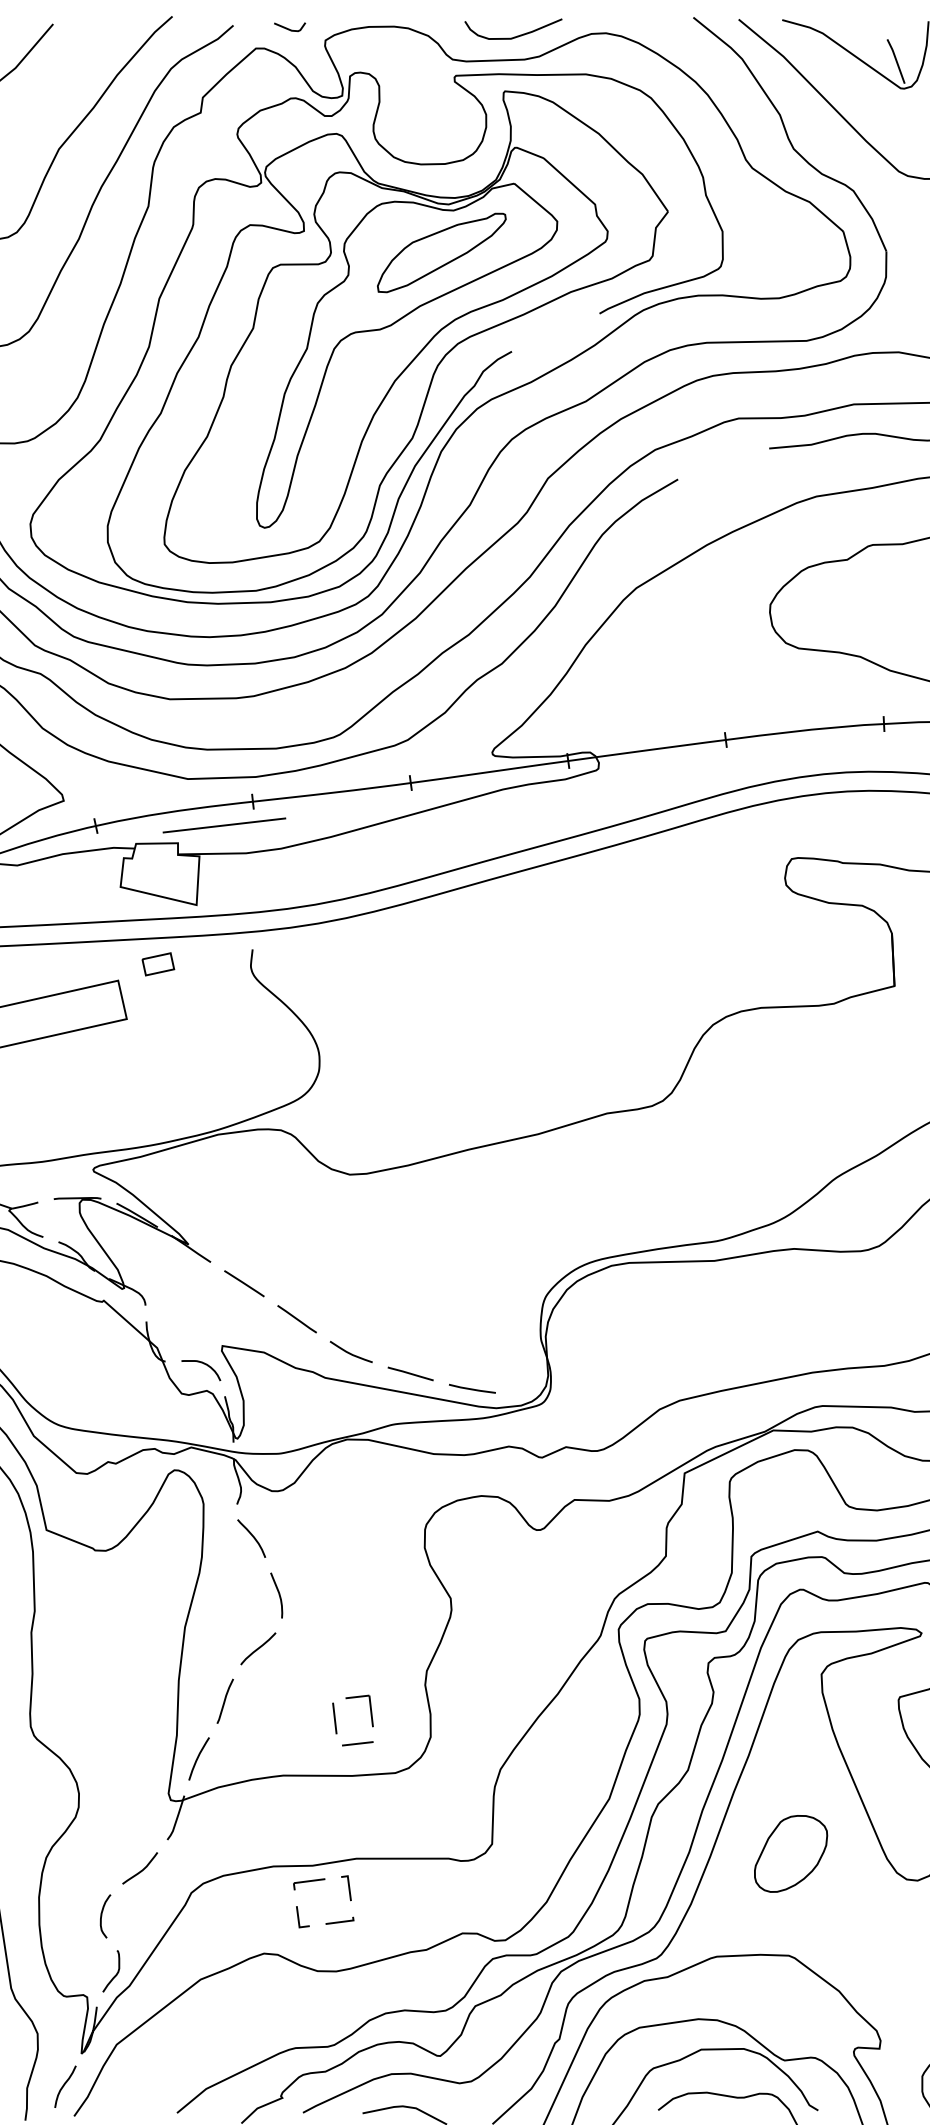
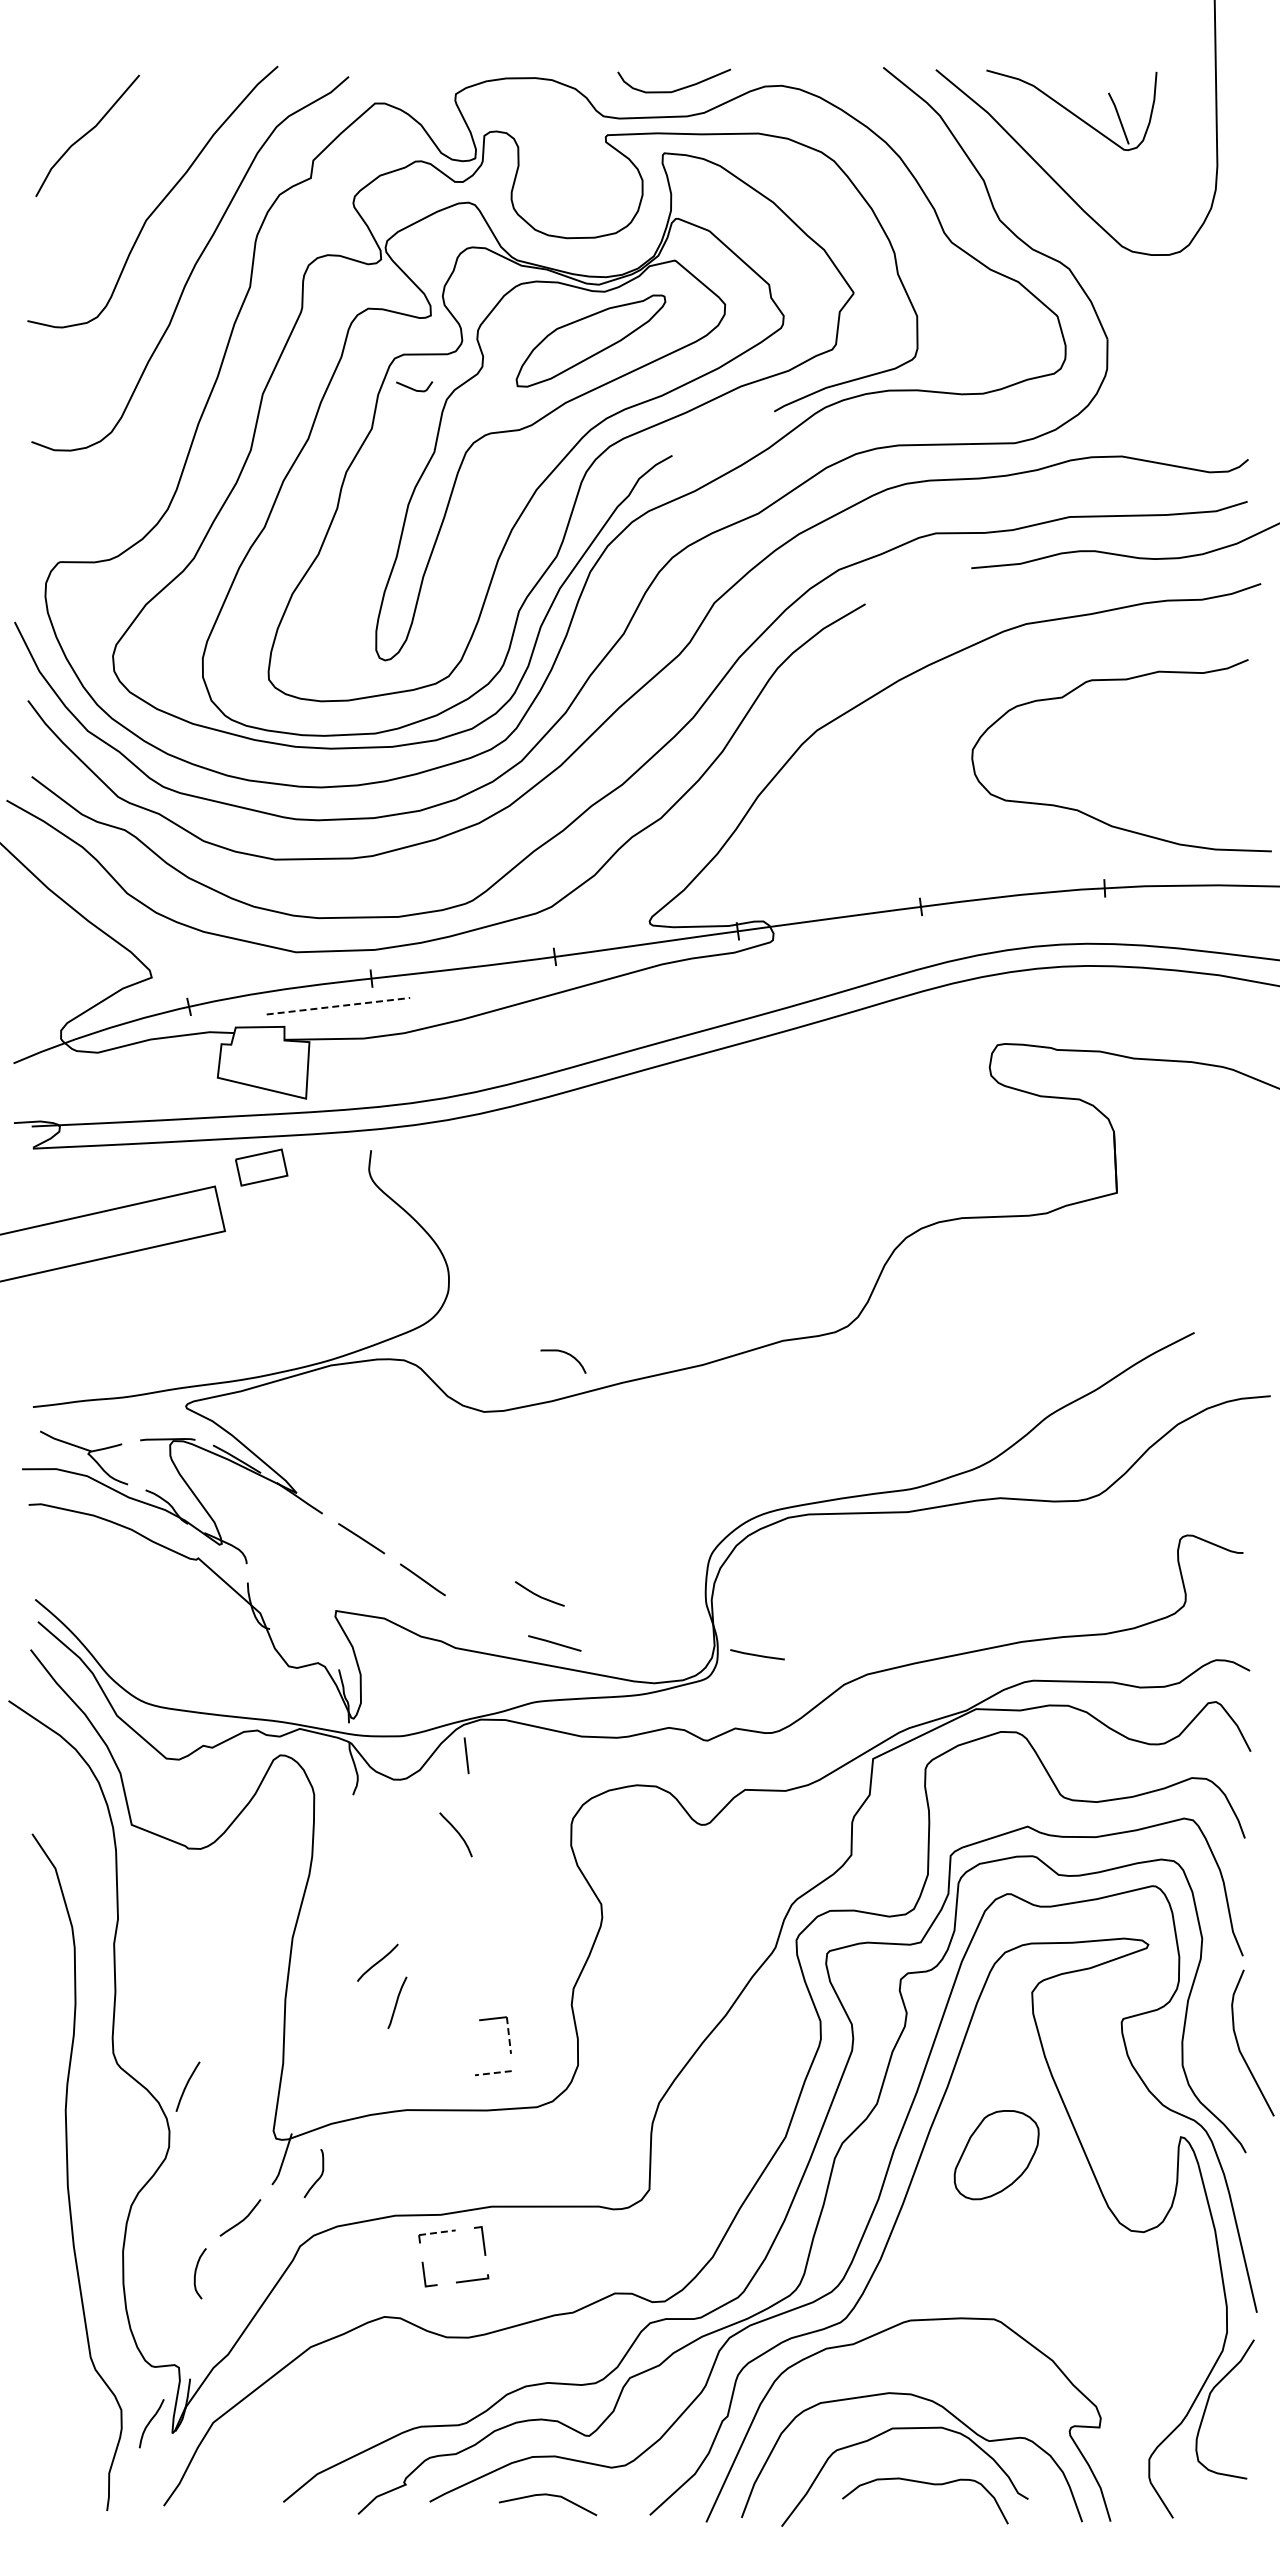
line: (289, 28) -> (413, 388), moved
line: (224, 825) -> (338, 1006), solid -> dashed
part: (158, 964) -> (261, 1167), size x1.4
curve: (351, 1353) -> (539, 1595), moved
curve: (203, 1364) -> (566, 1354), moved
line: (472, 1388) -> (757, 1654), moved
curve: (252, 1536) -> (456, 1832), moved
curve: (278, 1595) -> (401, 1900), removed
curve: (225, 1701) -> (397, 2002), moved
line: (371, 1712) -> (509, 2036), solid -> dashed
line: (334, 1718) -> (466, 1755), moved
line: (357, 1744) -> (492, 2073), solid -> dashed
curve: (198, 1757) -> (187, 2085), moved
part: (790, 1854) -> (996, 2155), moved
line: (309, 1880) -> (437, 2232), solid -> dashed
curve: (116, 1973) -> (319, 2176), moved
curve: (64, 2085) -> (150, 2422), moved

